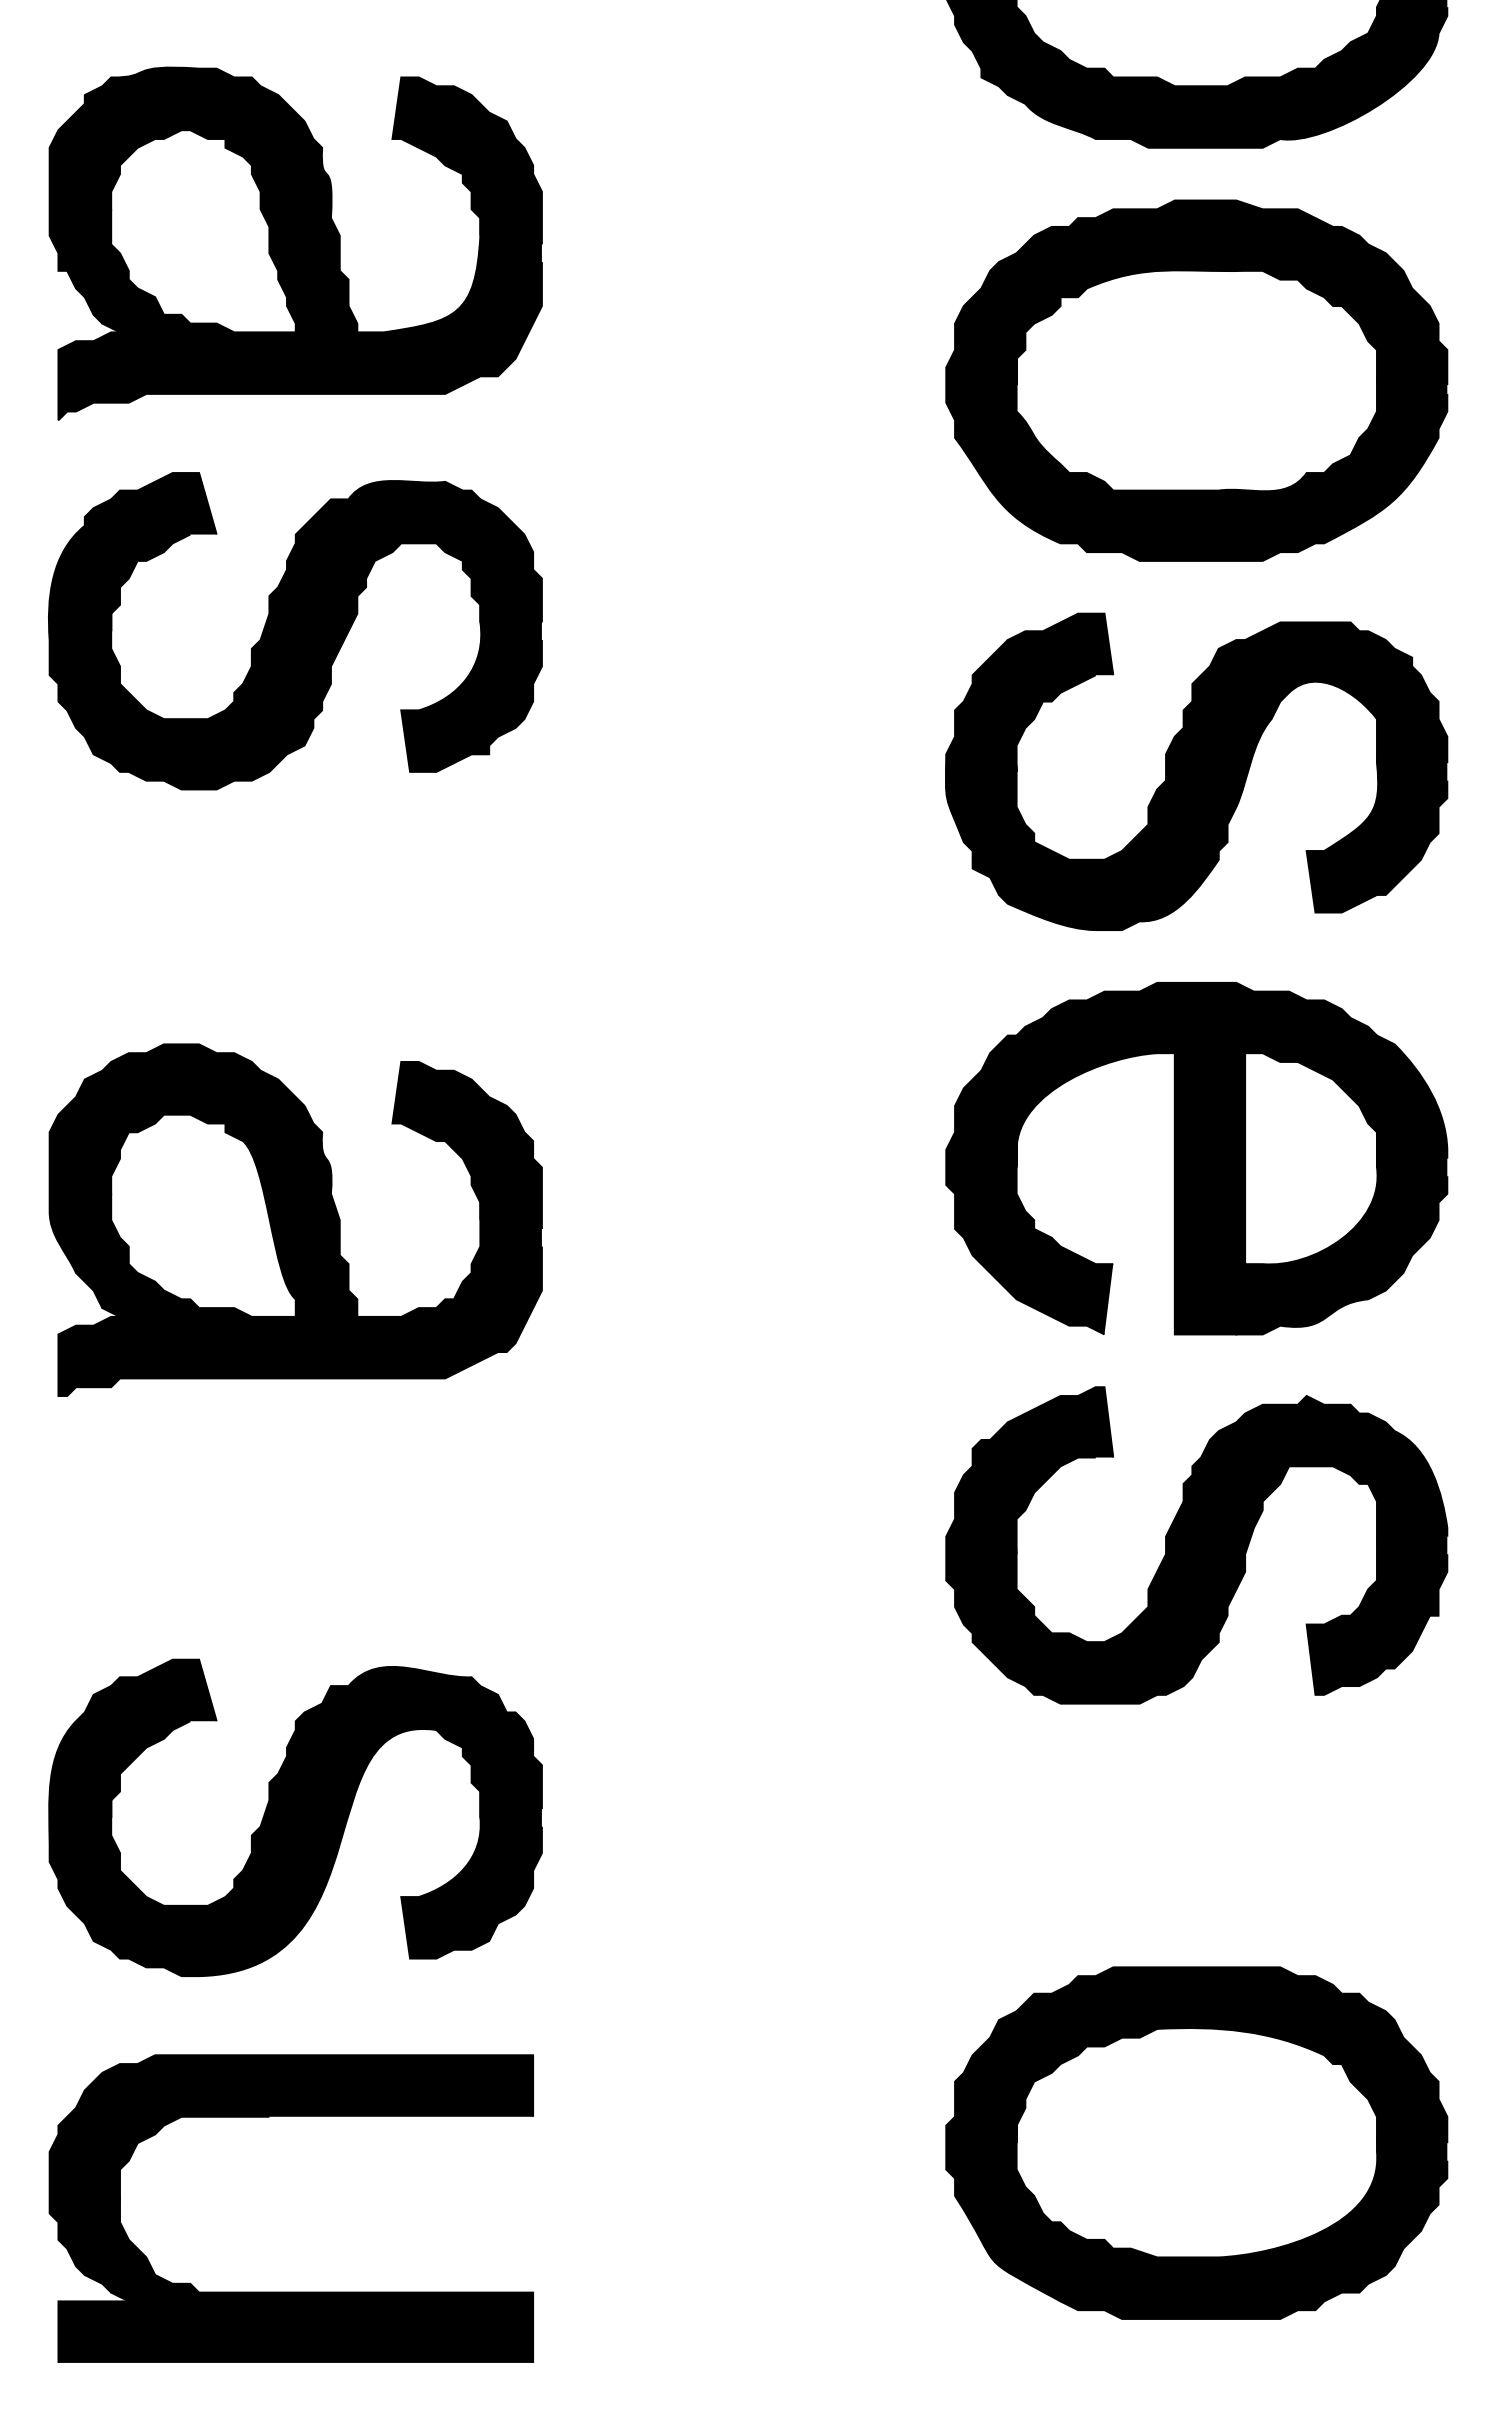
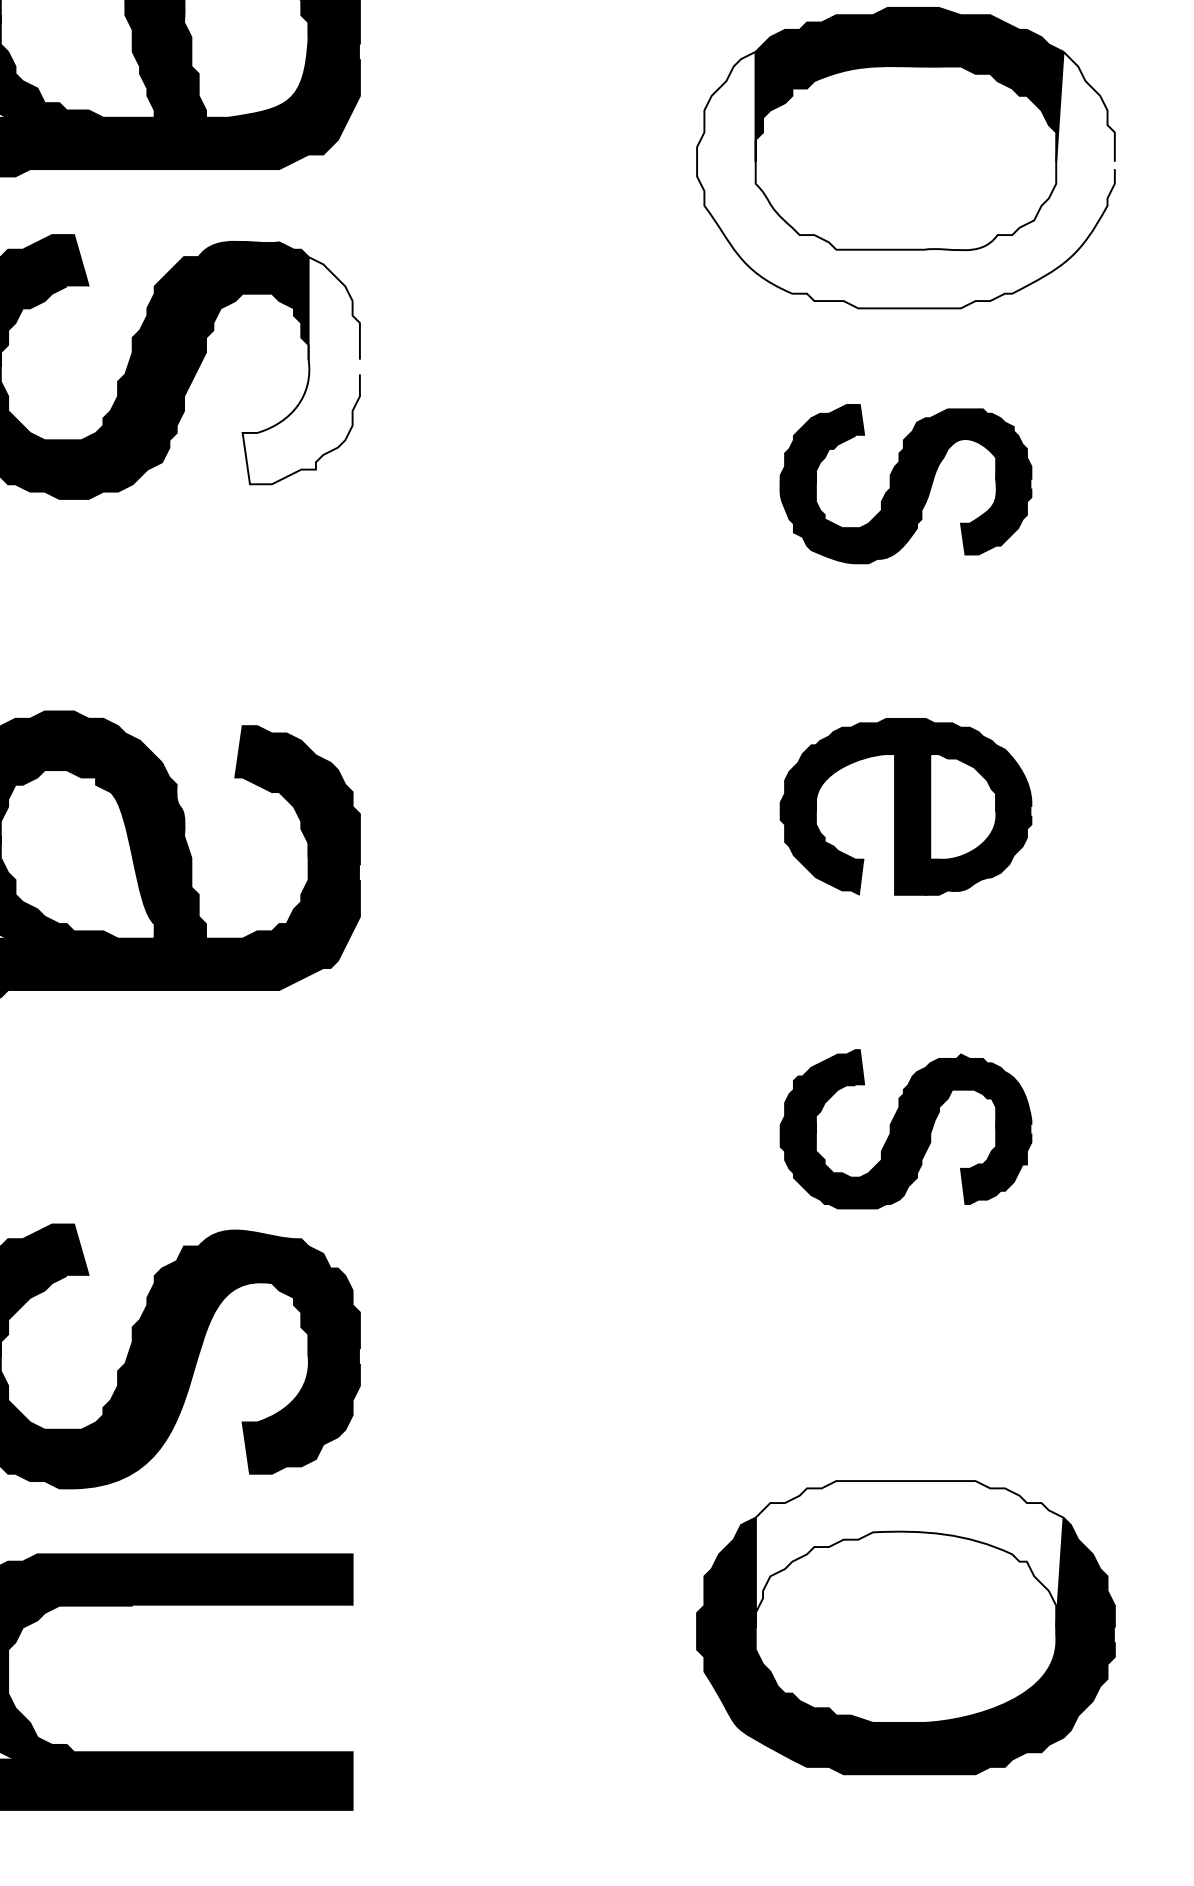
fill: (1196, 406) -> (905, 179), removed
fill: (471, 635) -> (301, 370), removed
part: (1196, 771) -> (905, 483), size x0.6
part: (1196, 1158) -> (905, 806), size x0.6
part: (1196, 1545) -> (905, 1129), size x0.6
fill: (1200, 2055) -> (909, 1554), removed

